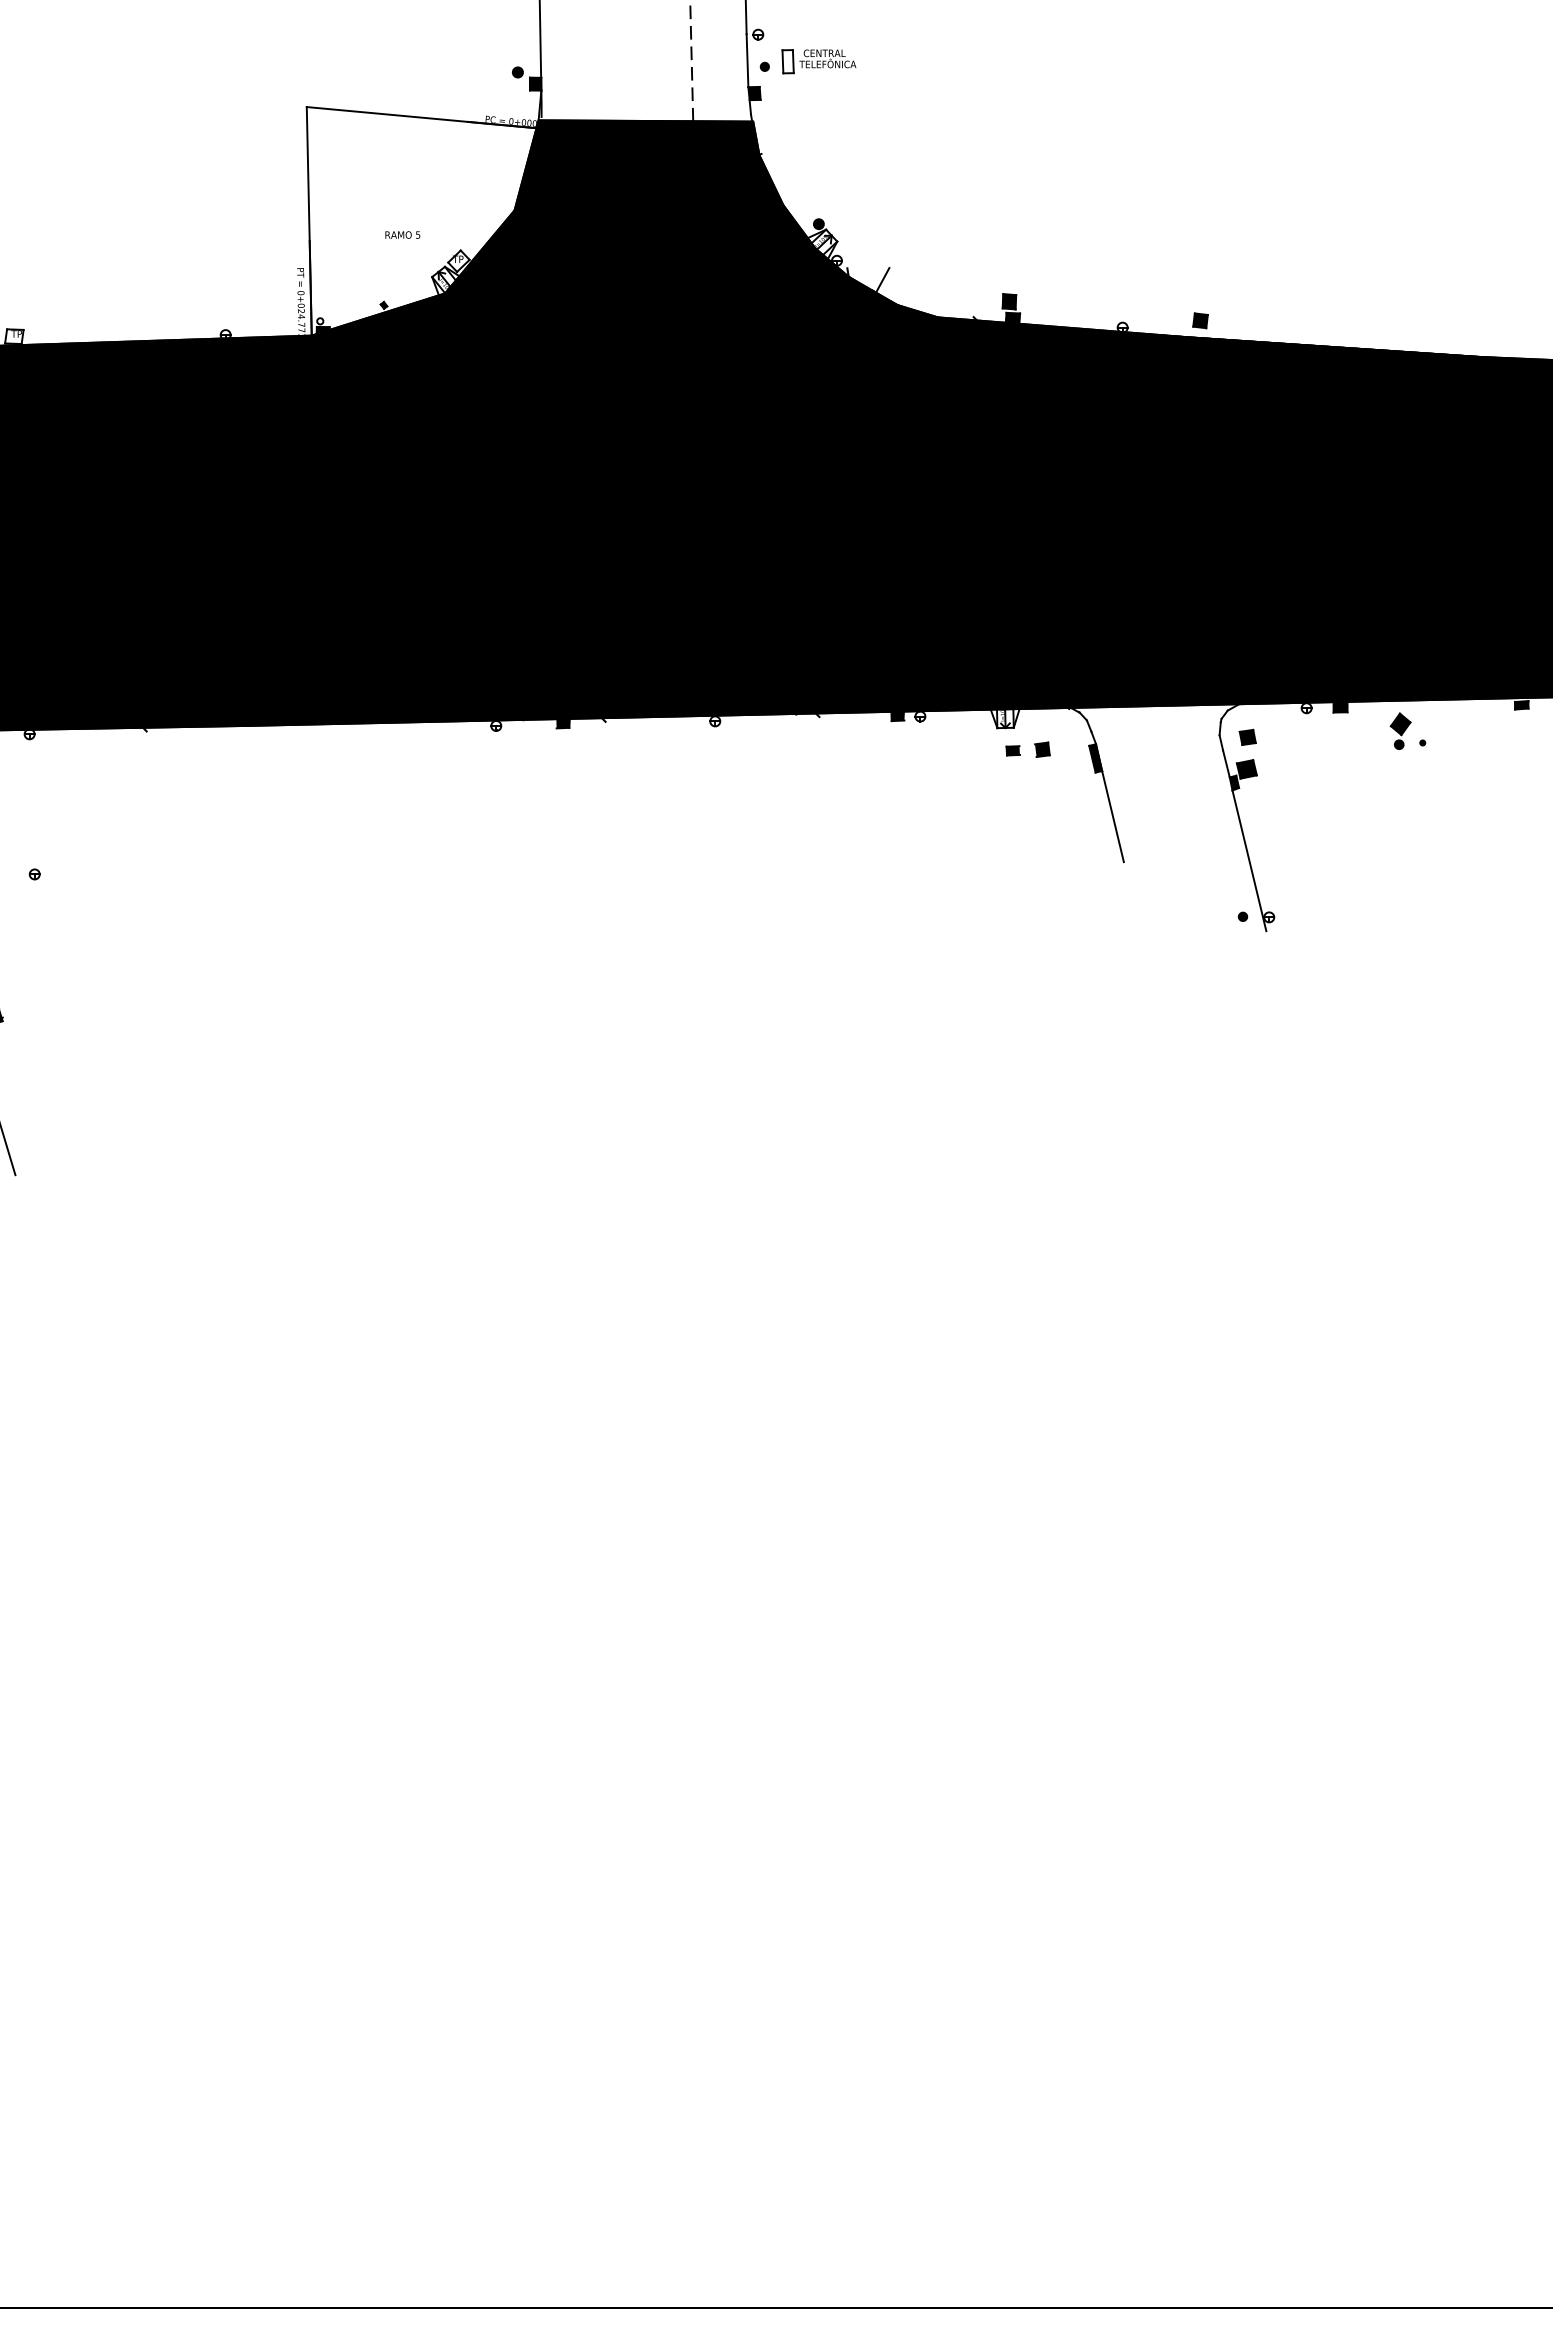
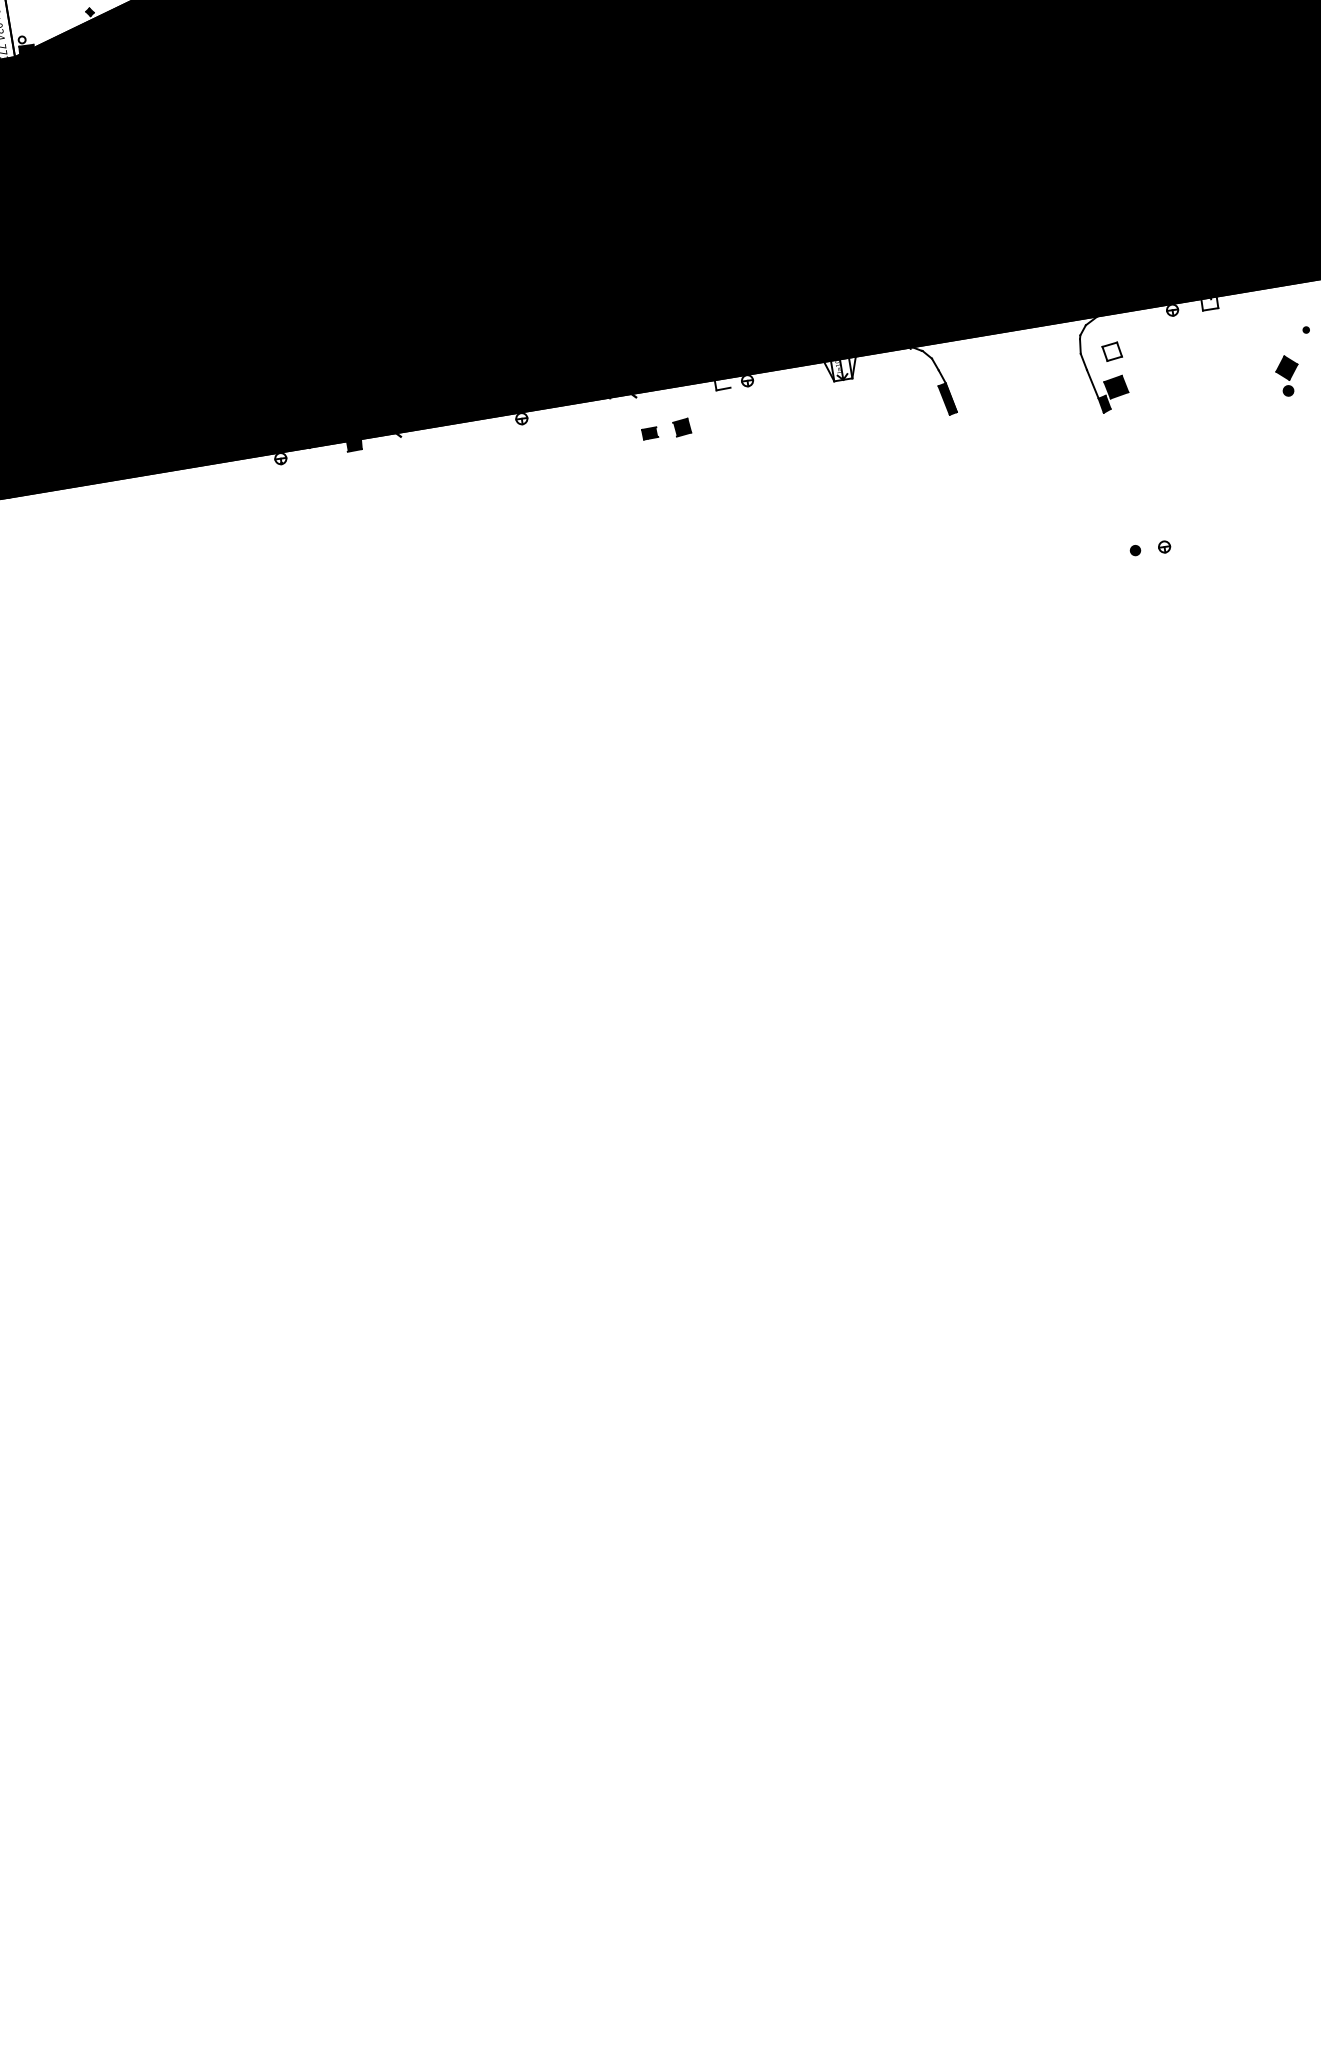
fill: (1340, 706) -> (1209, 302), removed
fill: (898, 715) -> (723, 383), removed
part: (1400, 730) -> (1287, 375), moved
fill: (1247, 737) -> (1111, 351), removed
part: (1020, 746) -> (657, 427), moved
line: (1112, 816) -> (975, 460), removed
line: (1249, 860) -> (1133, 487), removed

